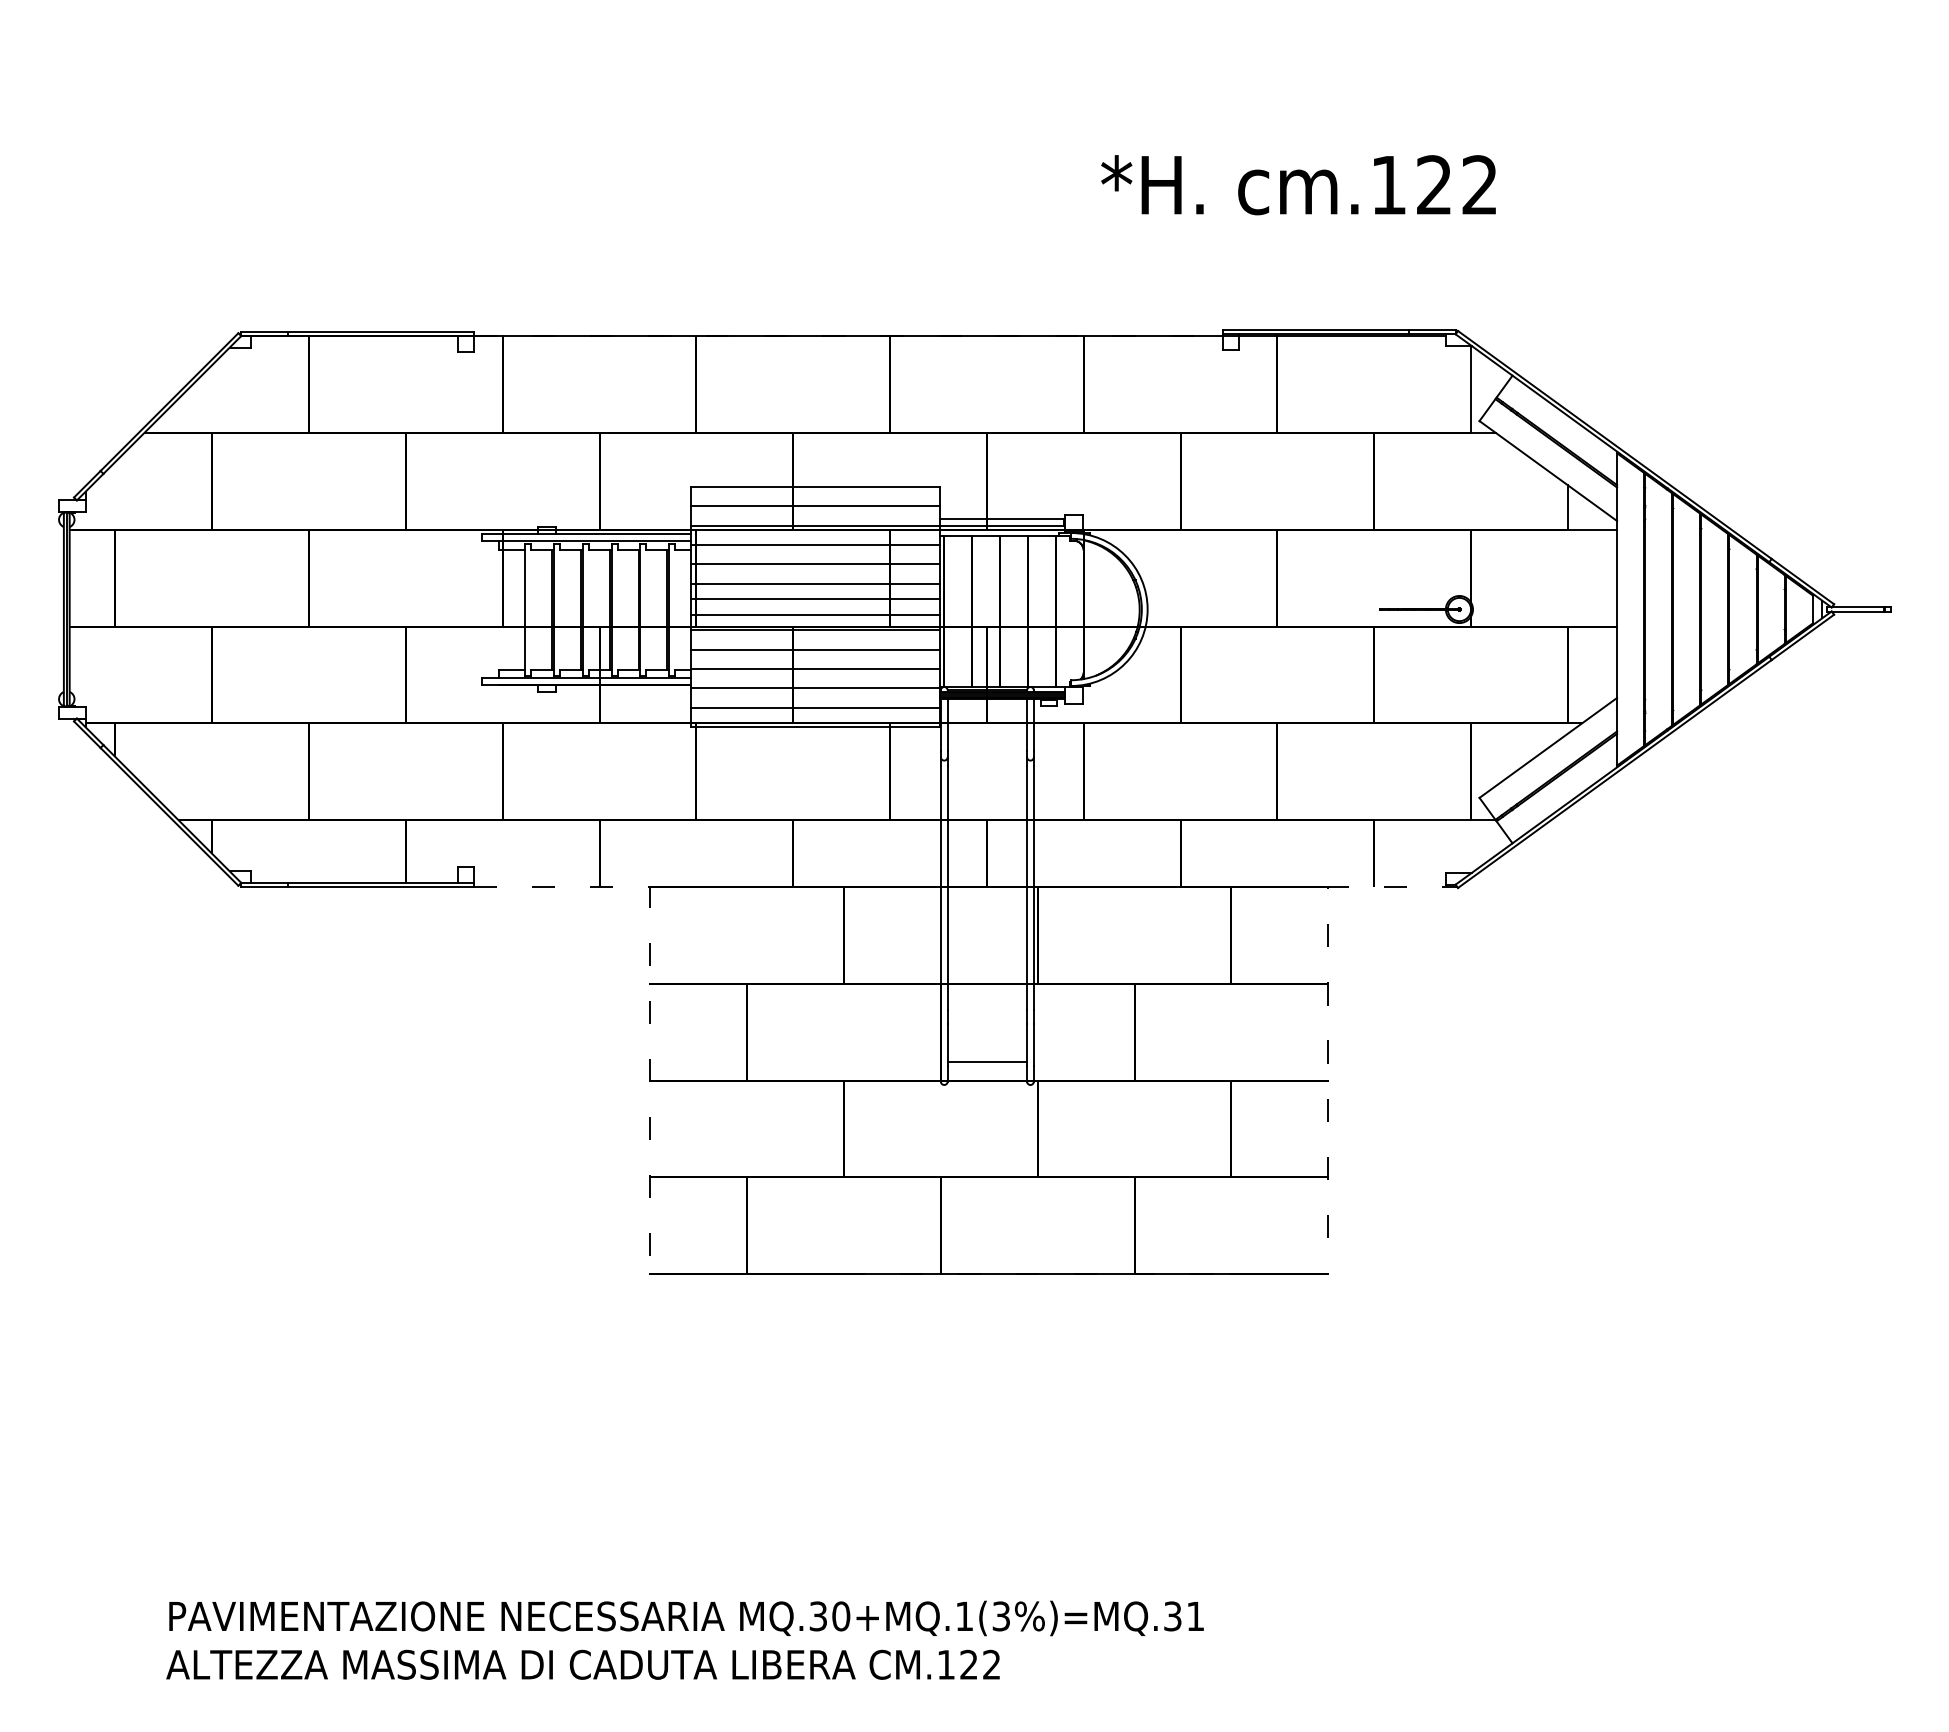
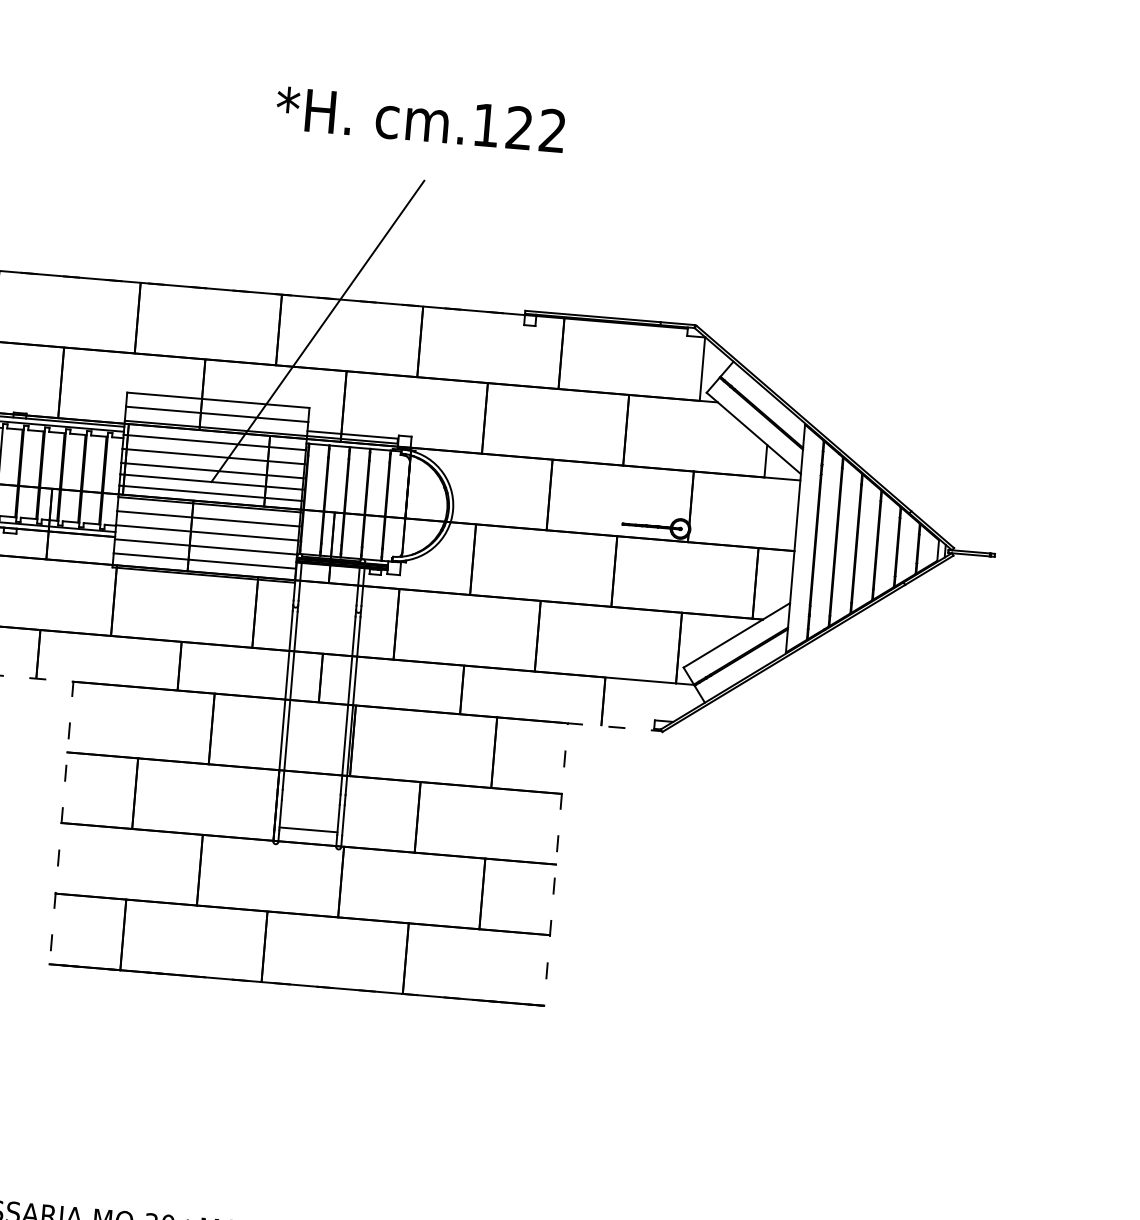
text: (1298, 185) -> (420, 120), moved
line: (942, 381) -> (317, 331), added

